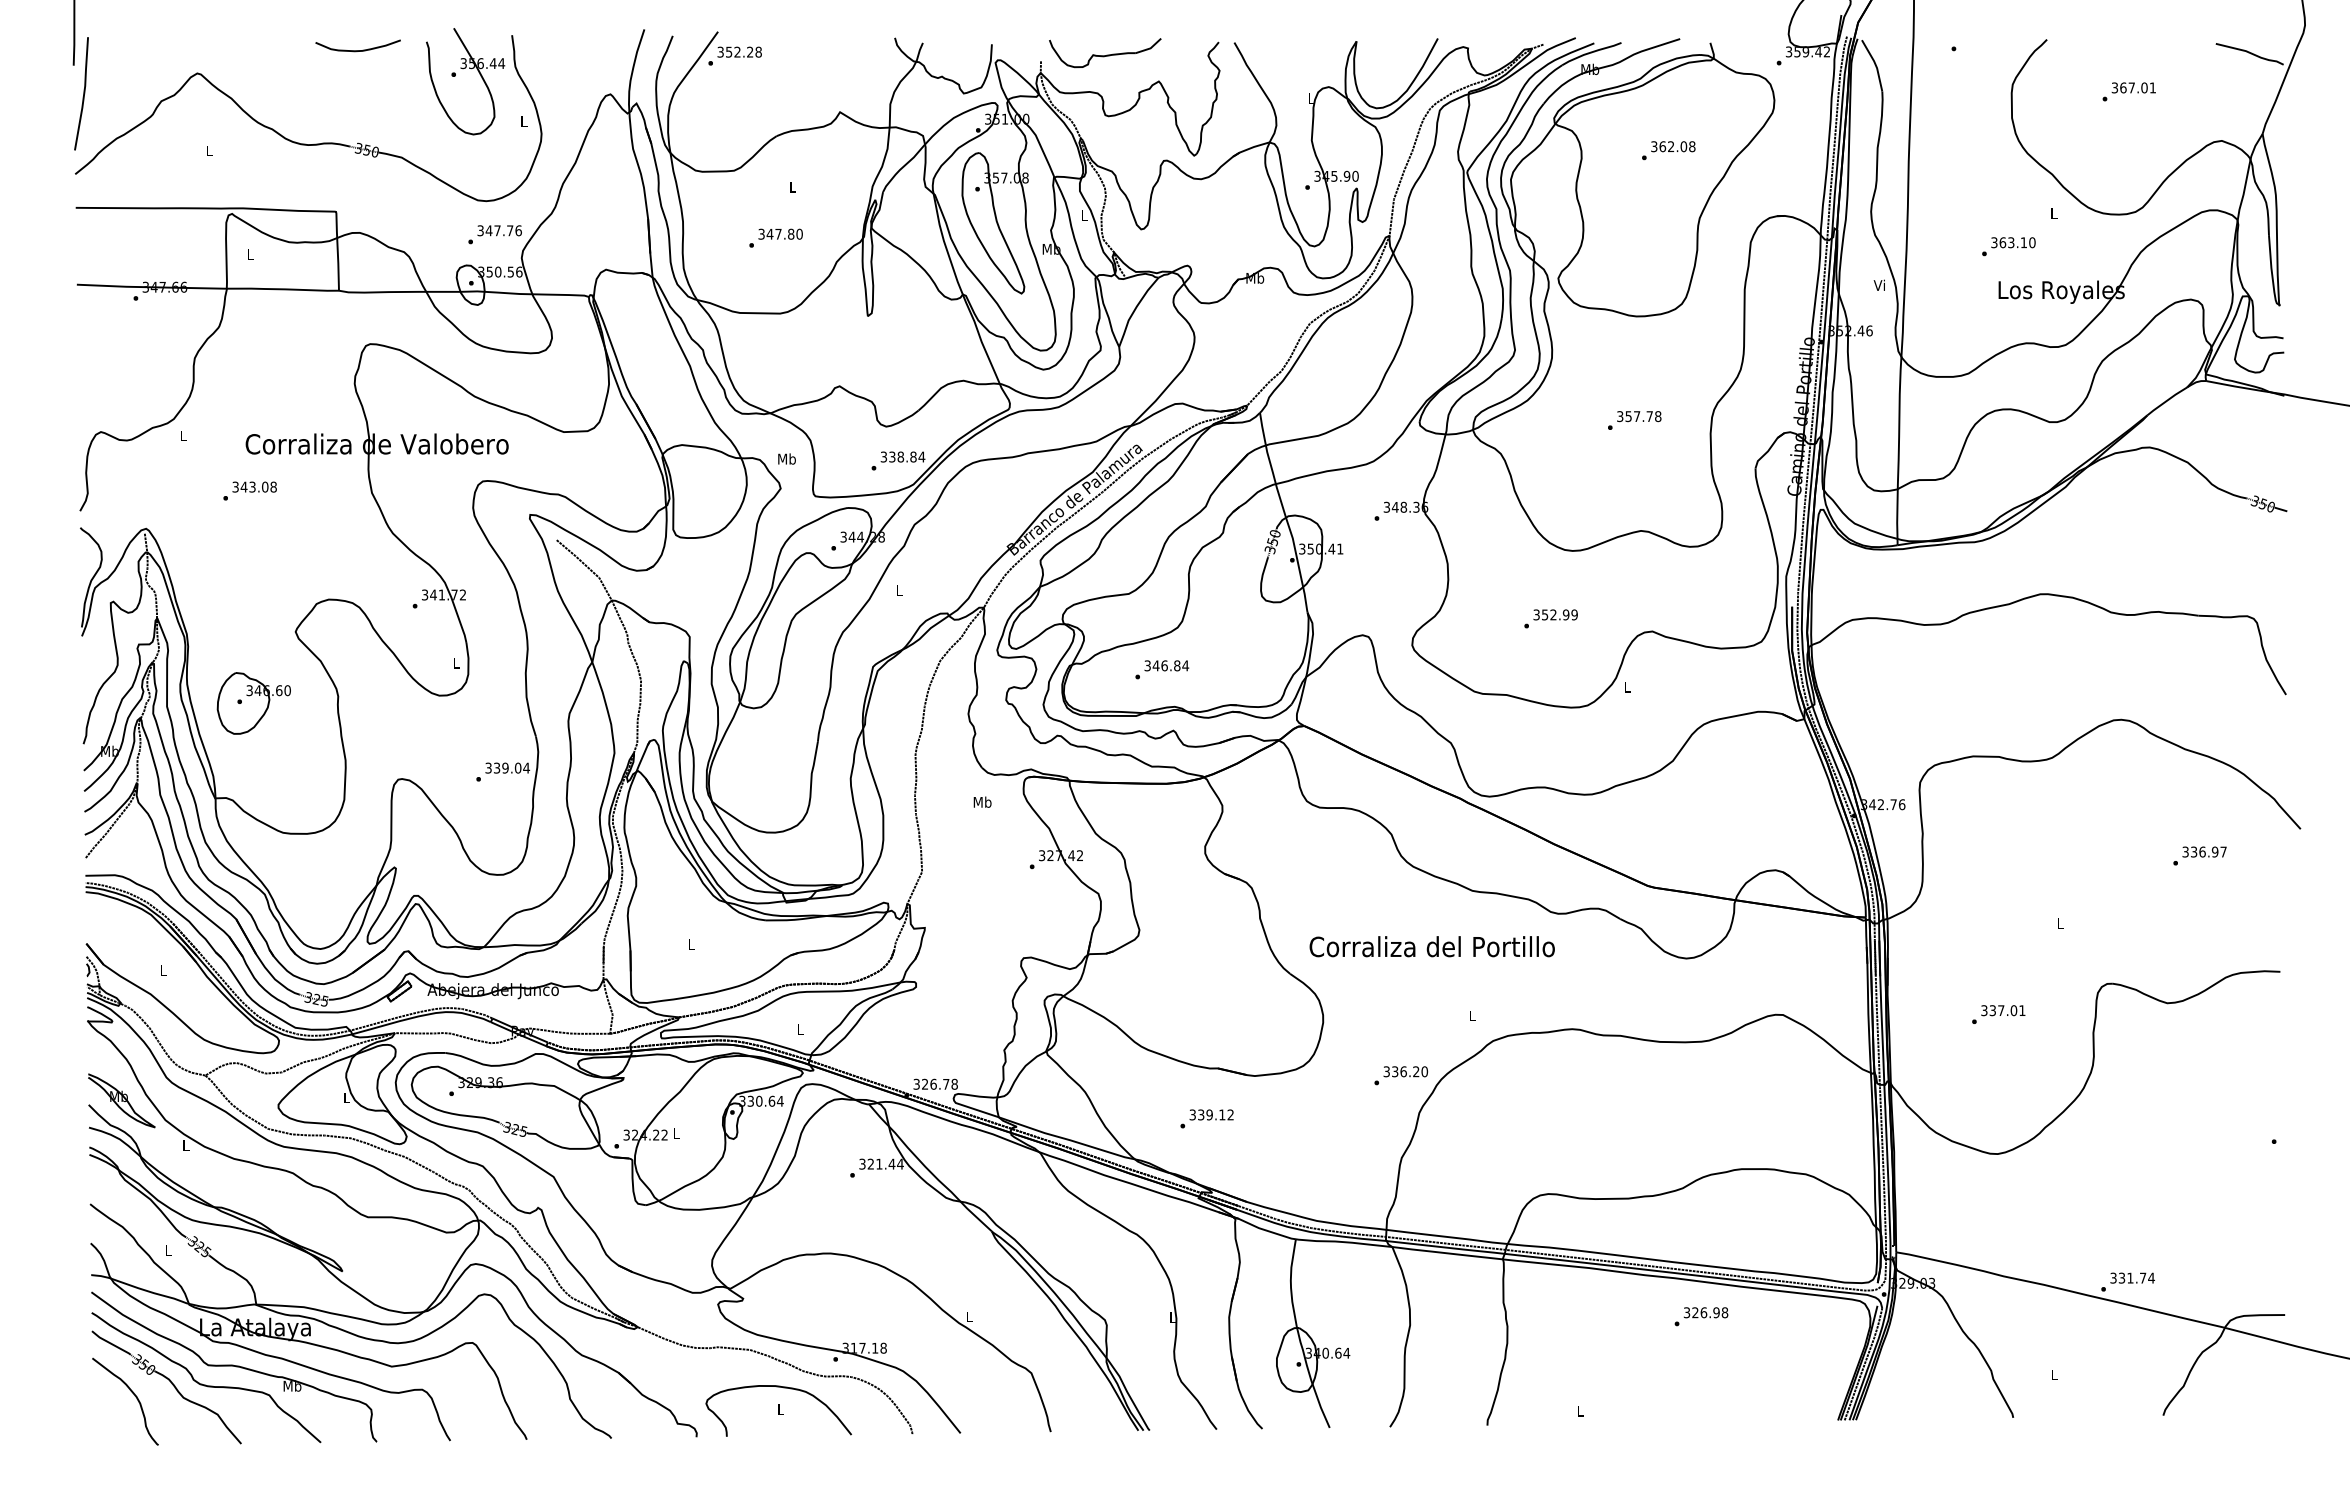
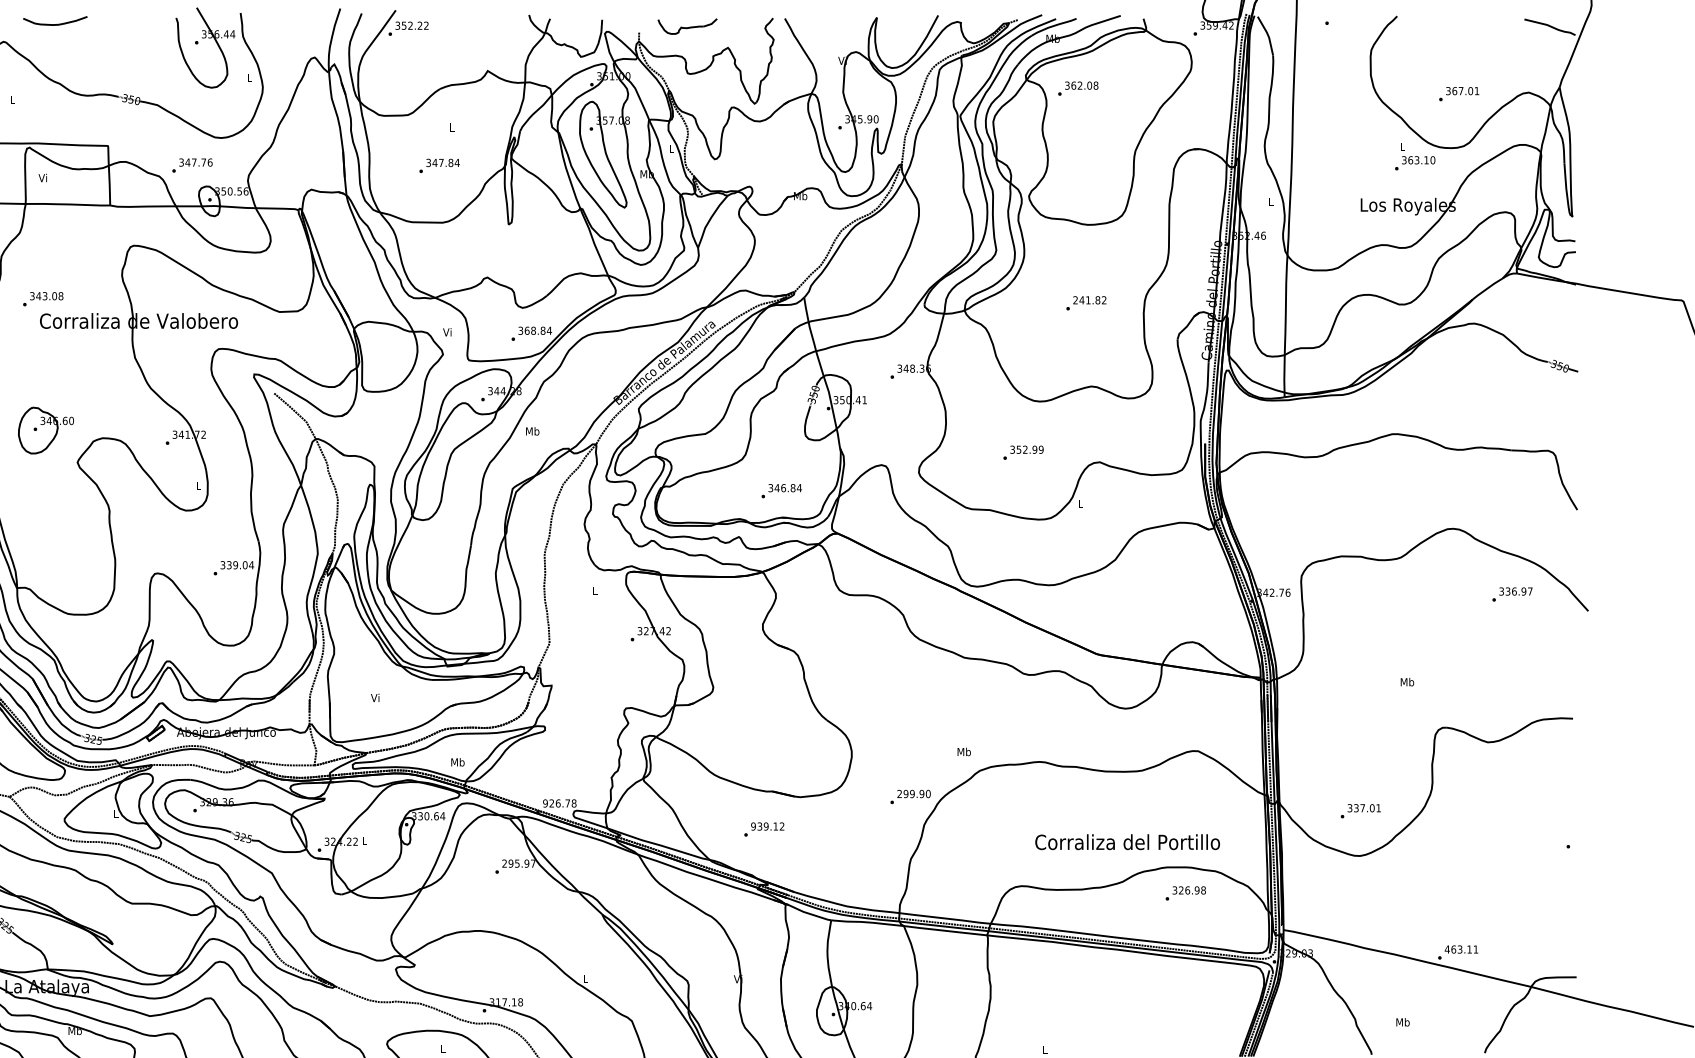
curve: (357, 50) -> (54, 24), moved
text: (758, 51) -> (426, 25), 352.28 -> 352.22
part: (1105, 53) -> (687, 26), size x0.7
text: (2128, 91) -> (1458, 93), moved
text: (1310, 98) -> (842, 60), L -> Vi
text: (1668, 150) -> (1078, 88), moved
text: (799, 233) -> (457, 162), 347.80 -> 347.84
text: (494, 234) -> (191, 165), moved
text: (2008, 246) -> (1414, 163), moved
text: (249, 253) -> (42, 177), L -> Vi
text: (1878, 284) -> (1270, 200), Vi -> L
text: (1639, 416) -> (1090, 300), 357.78 -> 241.82
text: (892, 456) -> (527, 330), 338.84 -> 368.84
text: (786, 458) -> (447, 331), Mb -> Vi
text: (249, 490) -> (42, 298), moved
text: (899, 590) -> (532, 431), L -> Mb
text: (1162, 669) -> (781, 490), moved
part: (253, 703) -> (45, 430), moved
text: (982, 801) -> (595, 590), Mb -> L
text: (2199, 855) -> (1512, 594), moved
text: (2060, 922) -> (1407, 681), L -> Mb
text: (690, 943) -> (375, 697), L -> Vi
text: (1431, 946) -> (1127, 842), moved
text: (1998, 1014) -> (1360, 811), moved
text: (1472, 1015) -> (964, 751), L -> Mb
text: (800, 1029) -> (457, 762), L -> Mb
text: (1401, 1071) -> (910, 793), 336.20 -> 299.90
text: (916, 1084) -> (545, 803), 326.78 -> 926.78
text: (1192, 1114) -> (753, 826), 339.12 -> 939.12
text: (881, 1163) -> (518, 863), 321.44 -> 295.97
text: (2132, 1277) -> (1461, 949), 331.74 -> 463.11
text: (1171, 1316) -> (737, 978), L -> Vi
text: (1701, 1316) -> (1185, 893), moved
text: (2054, 1374) -> (1402, 1022), L -> Mb

